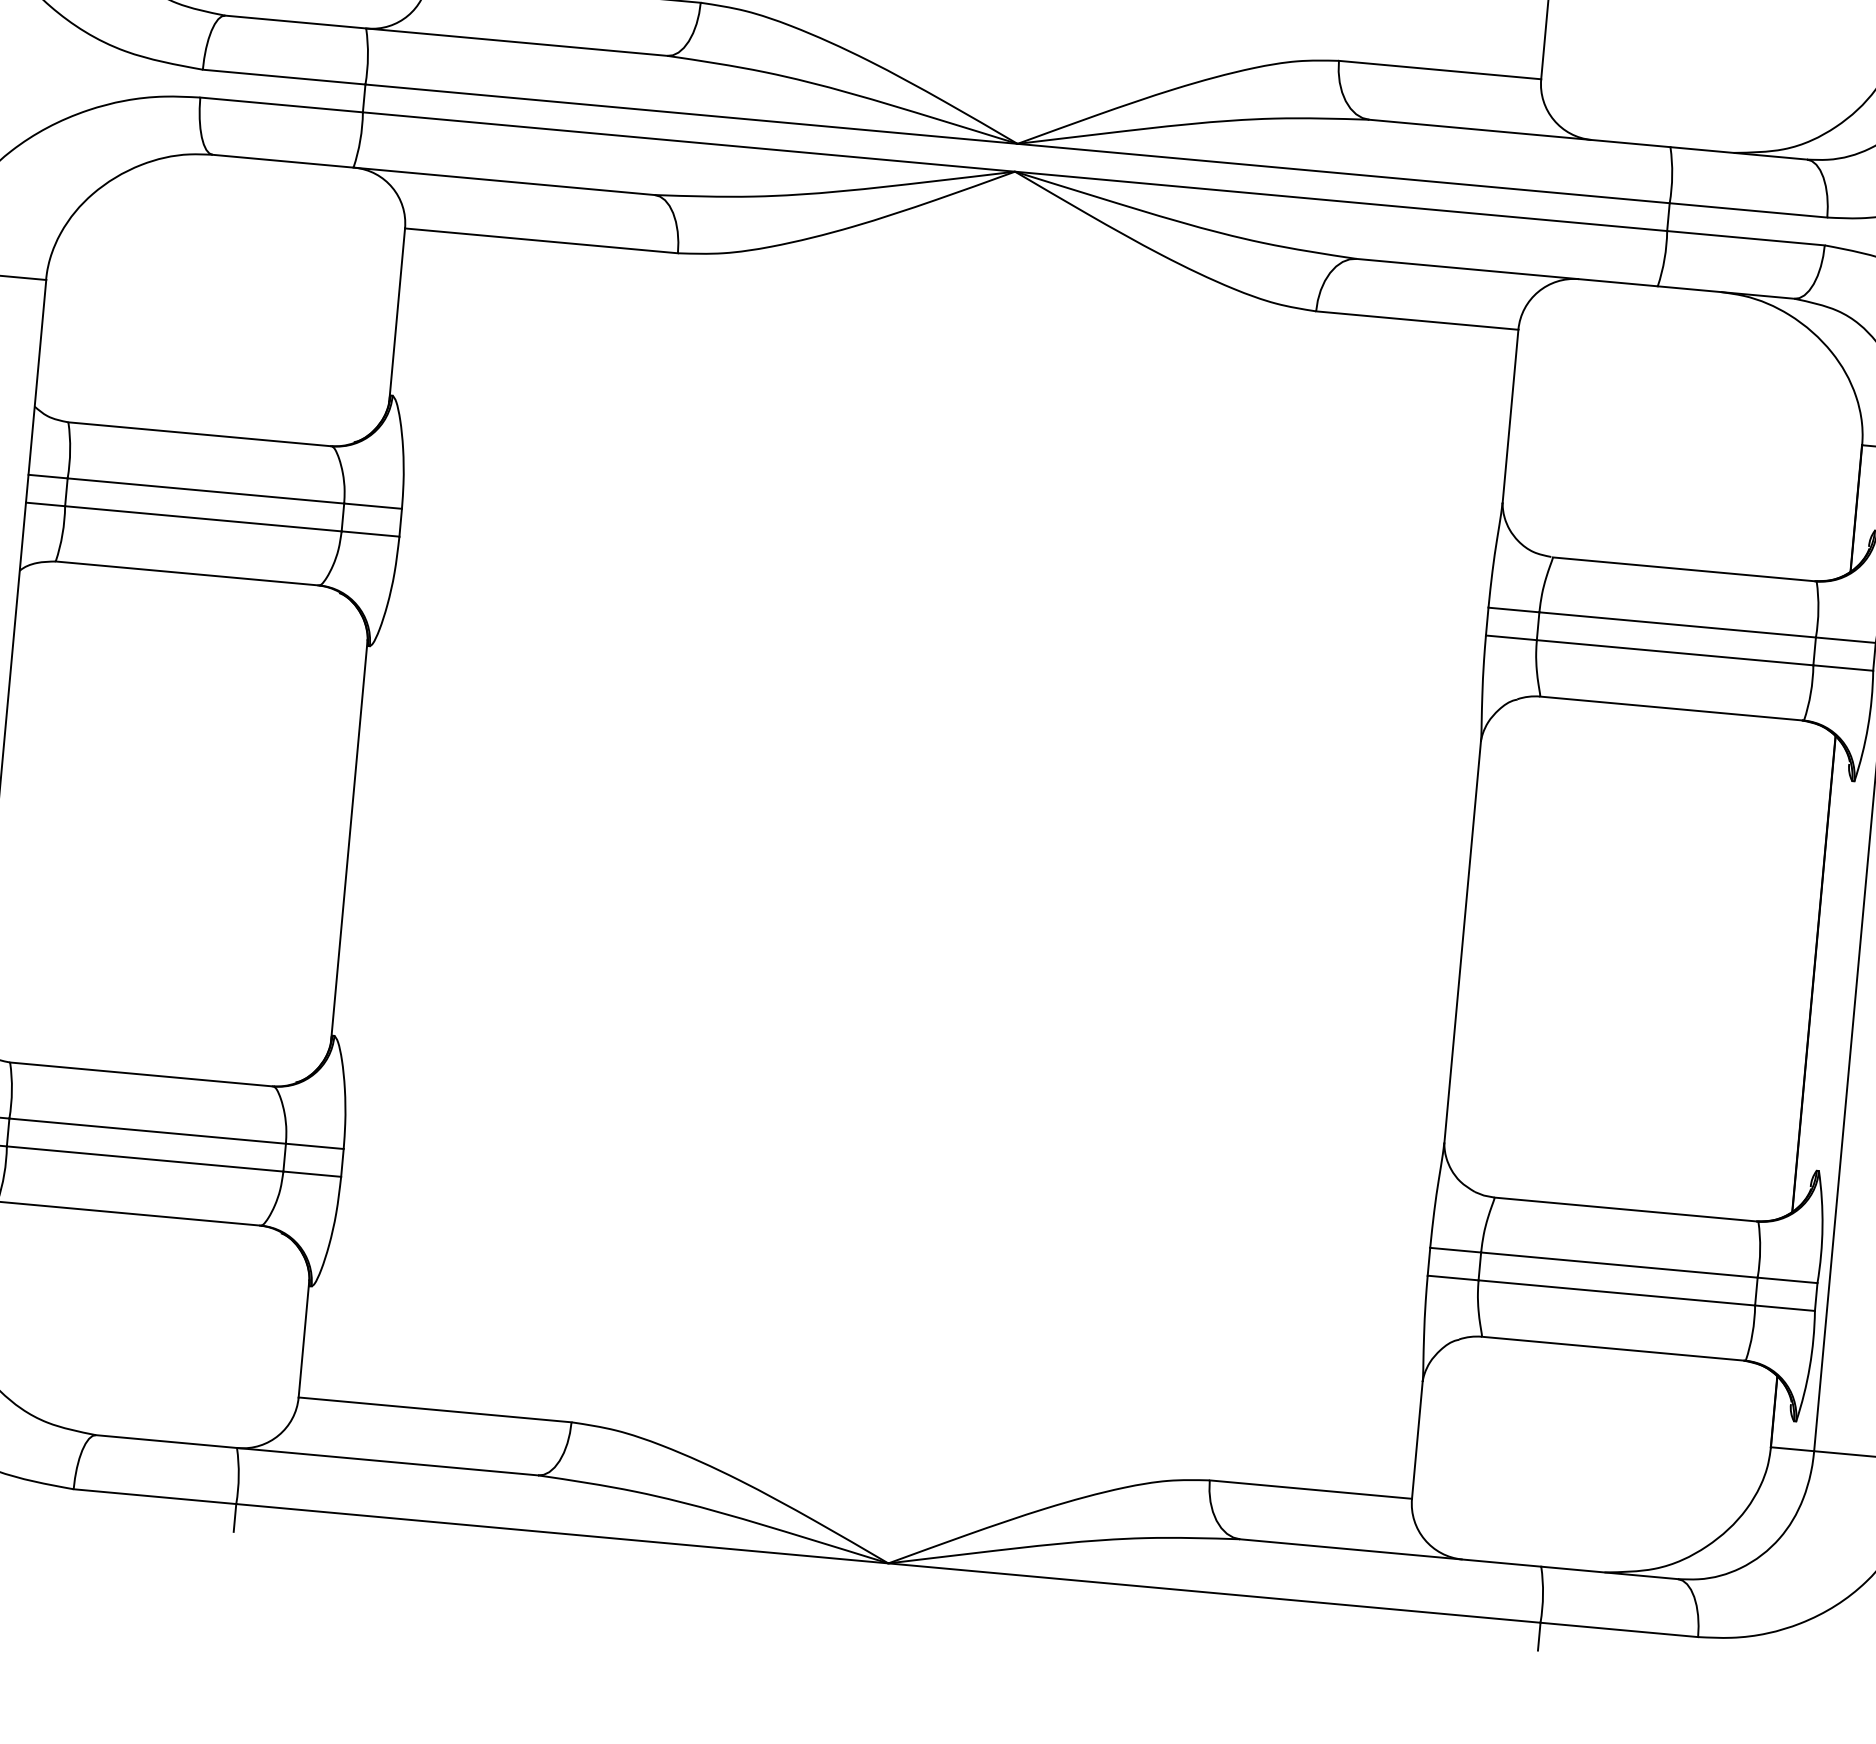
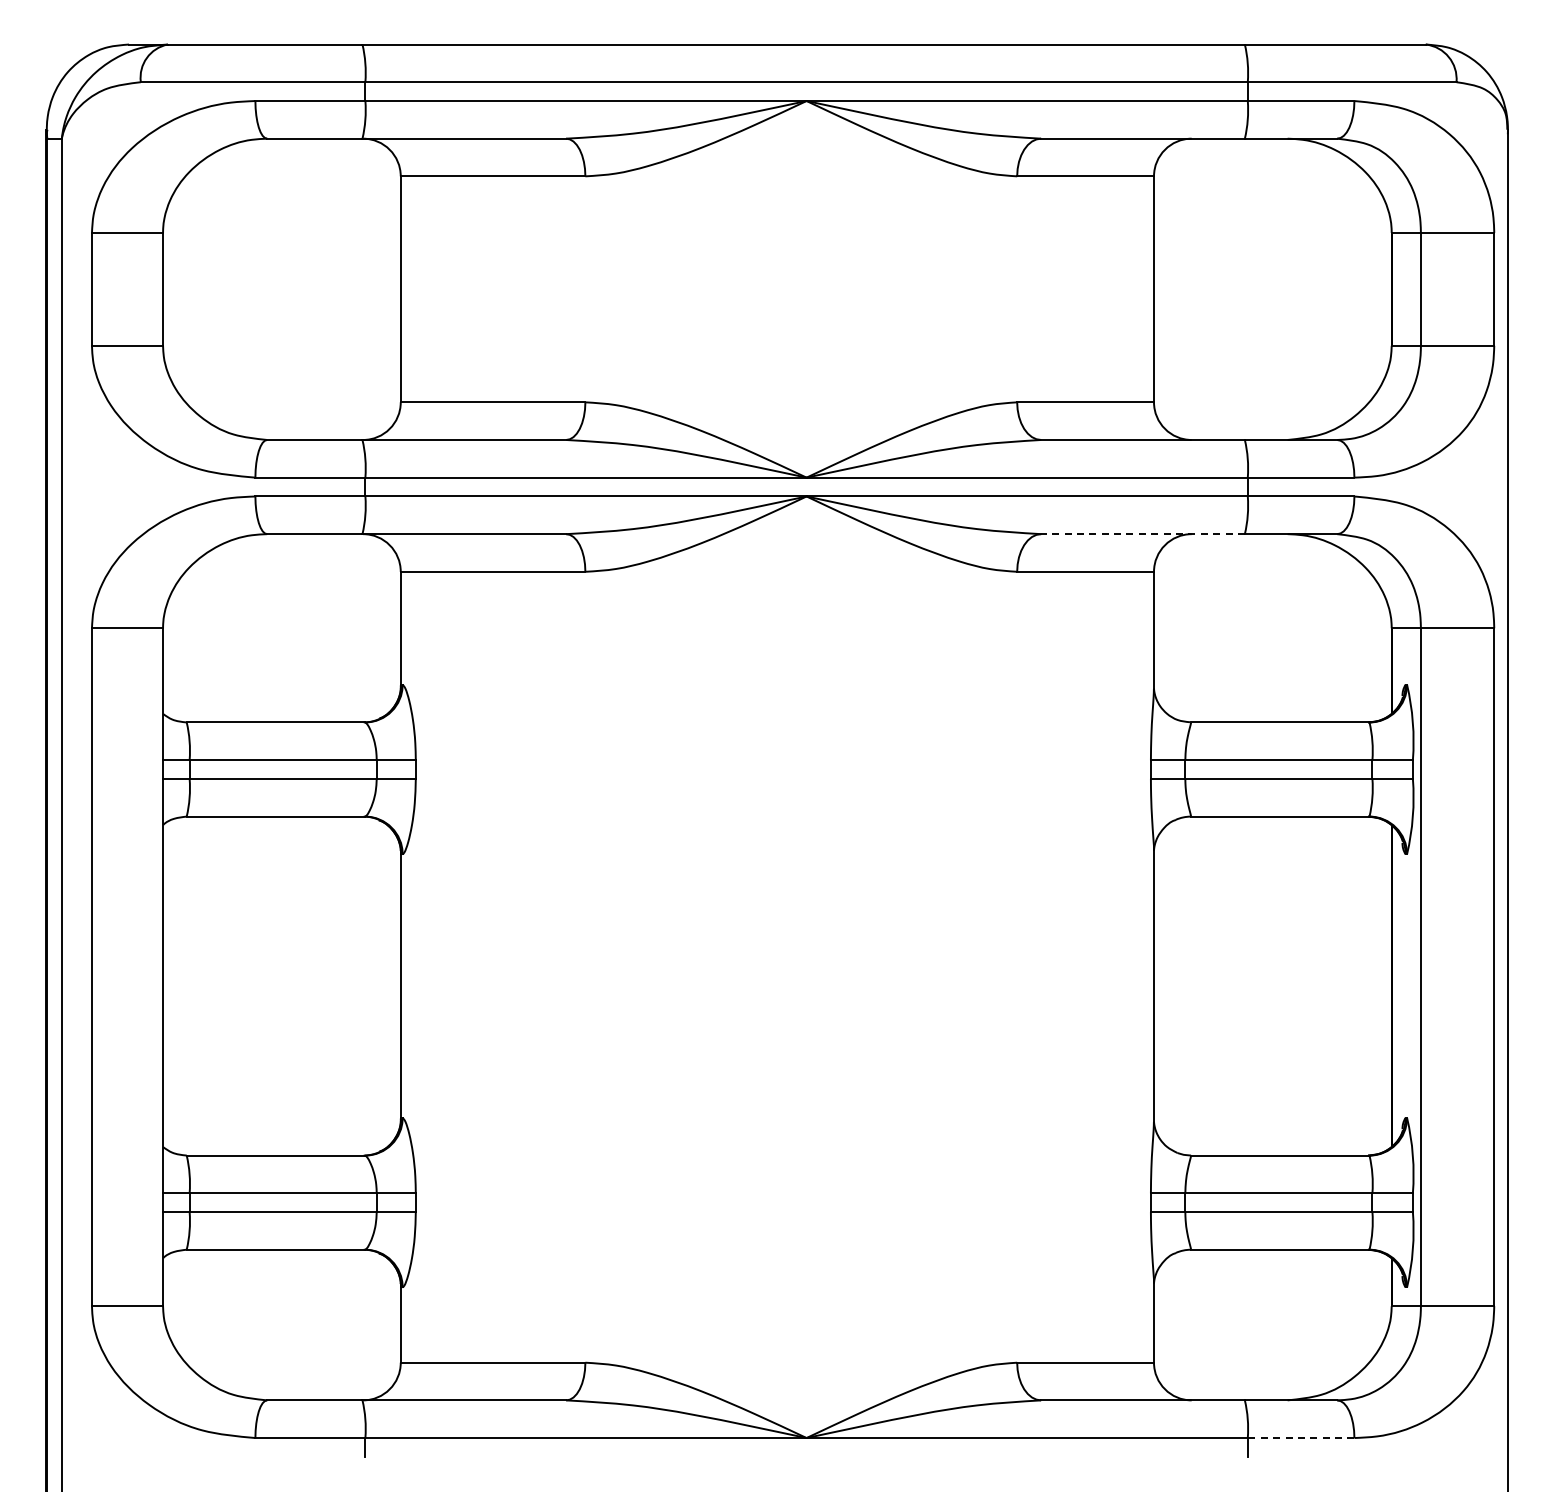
line: (1507, 273) -> (1143, 534), solid -> dashed
line: (1618, 1630) -> (1300, 1438), solid -> dashed

